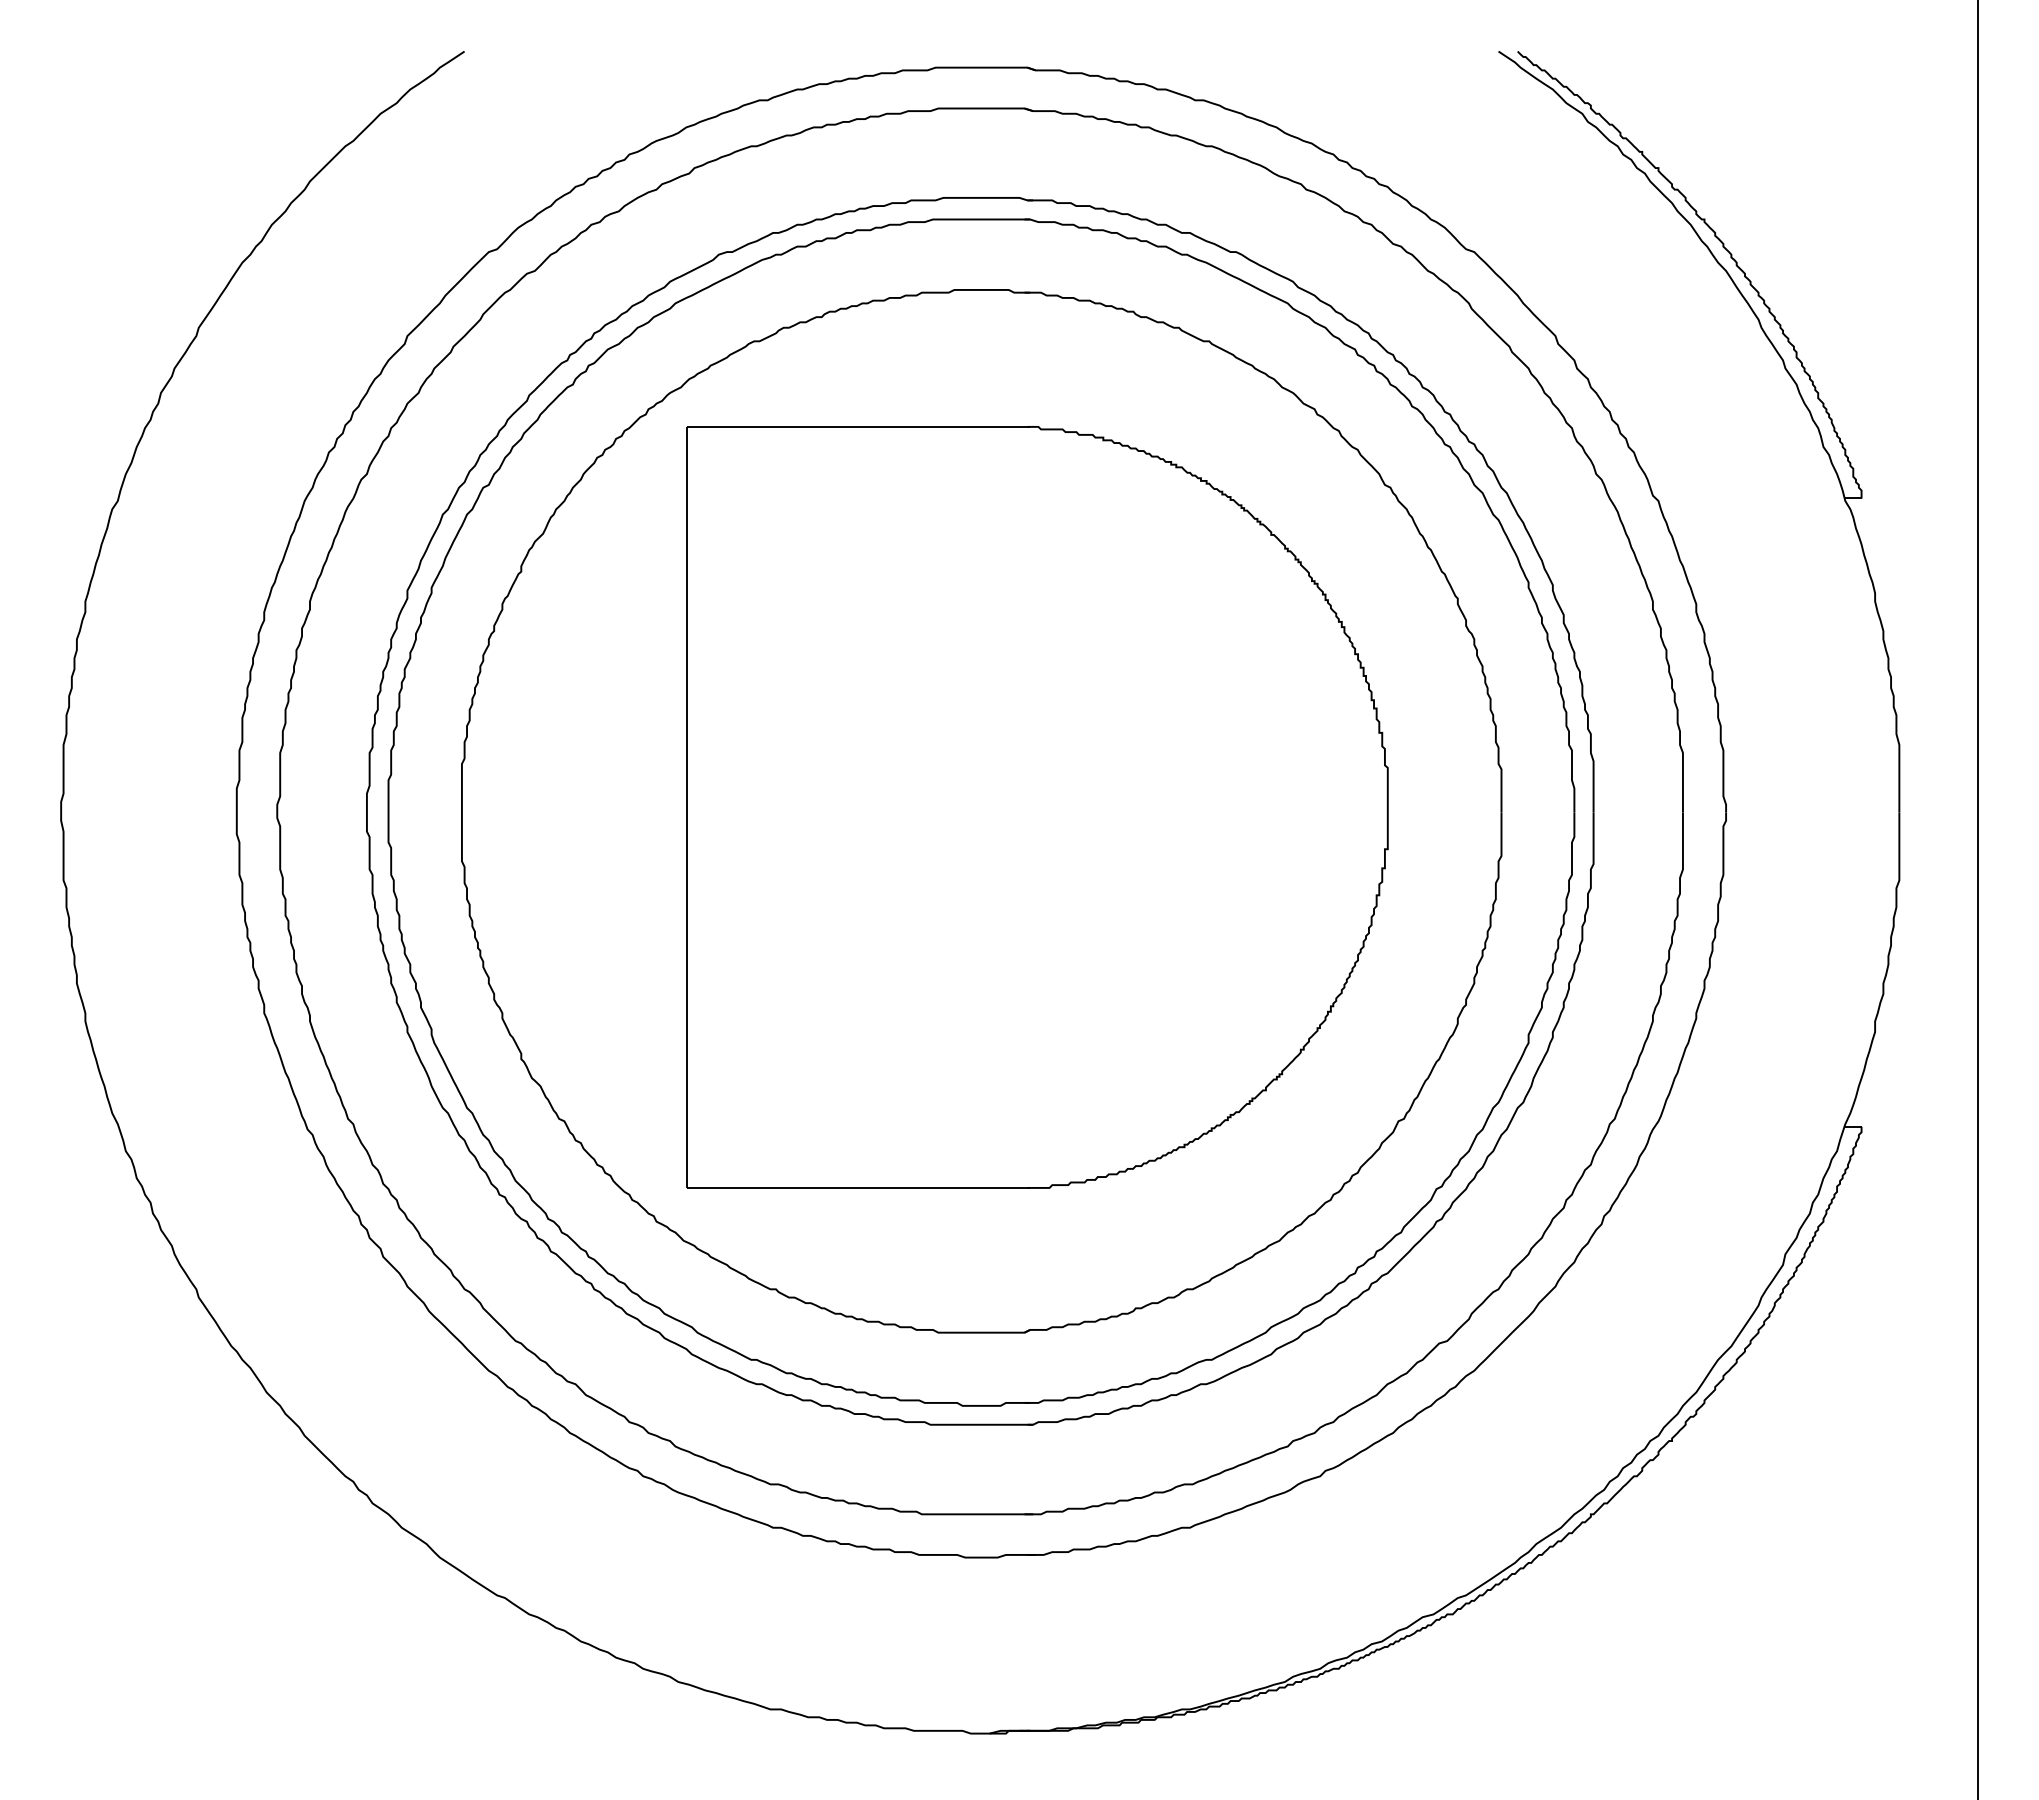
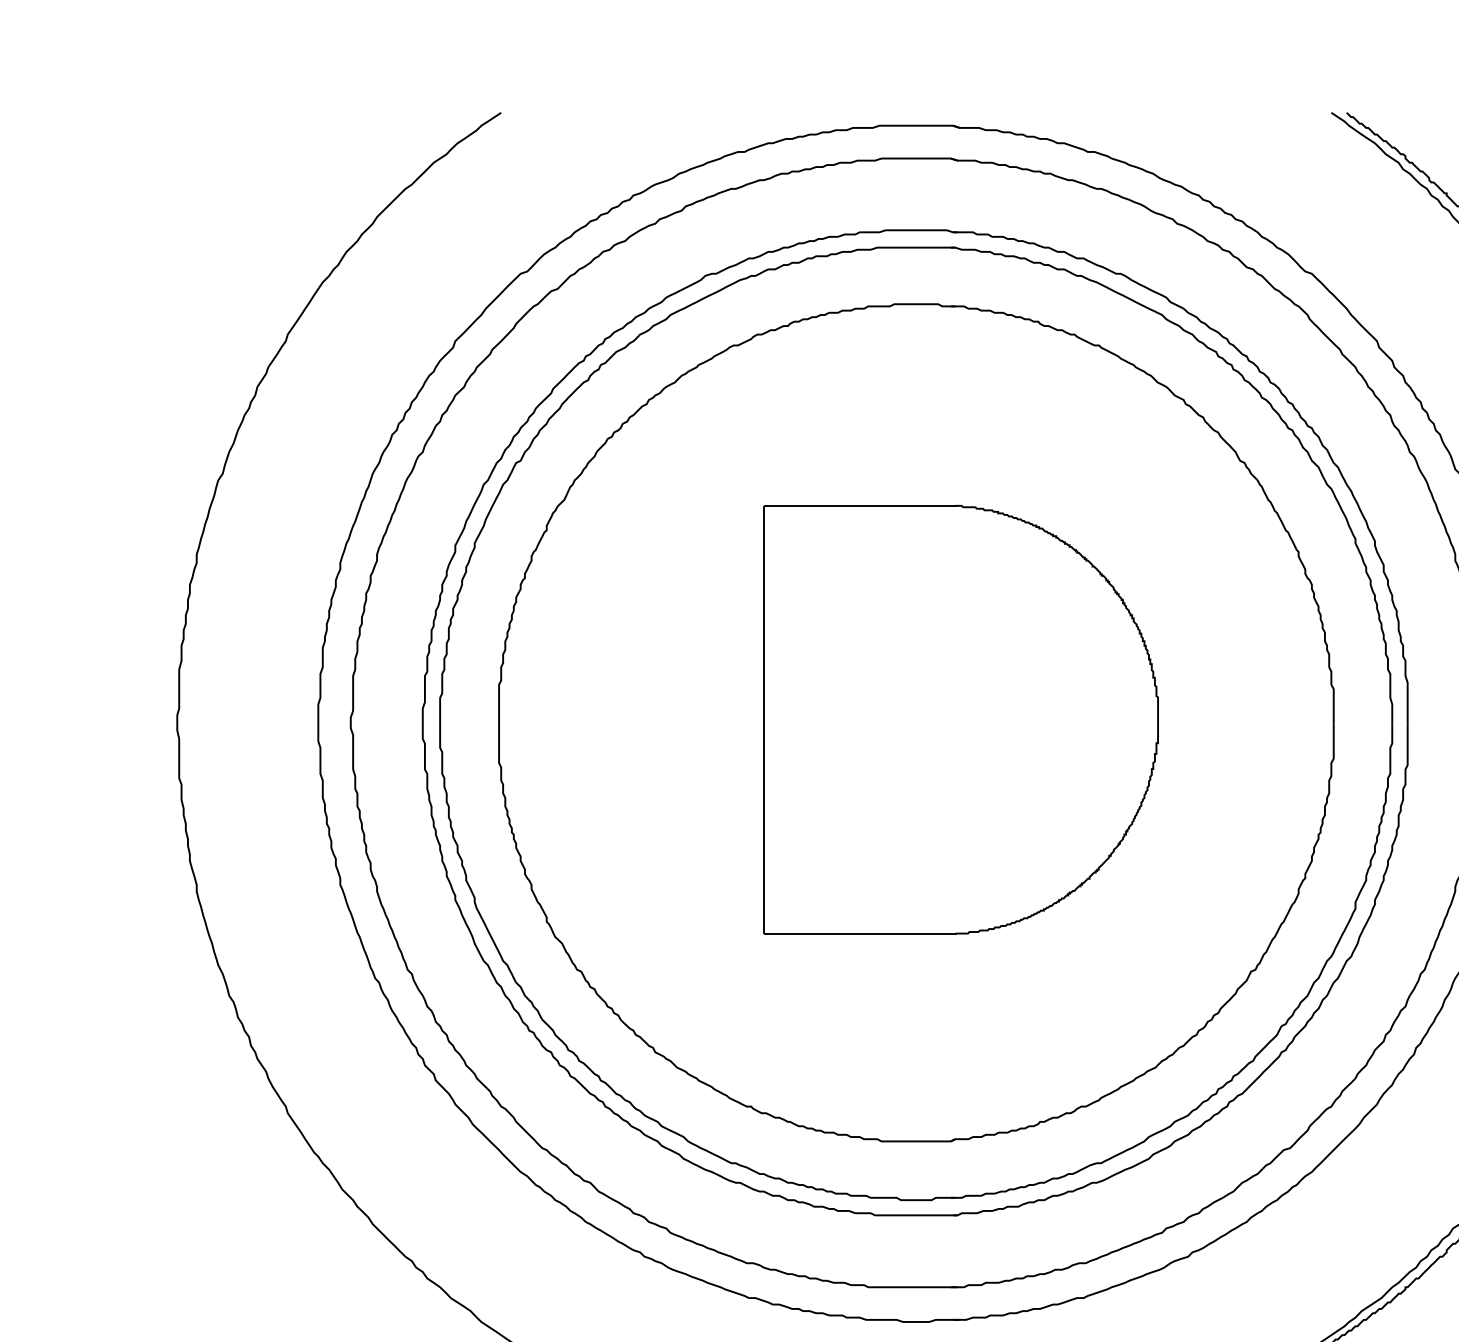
part: (1037, 807) -> (961, 719), size x0.7

